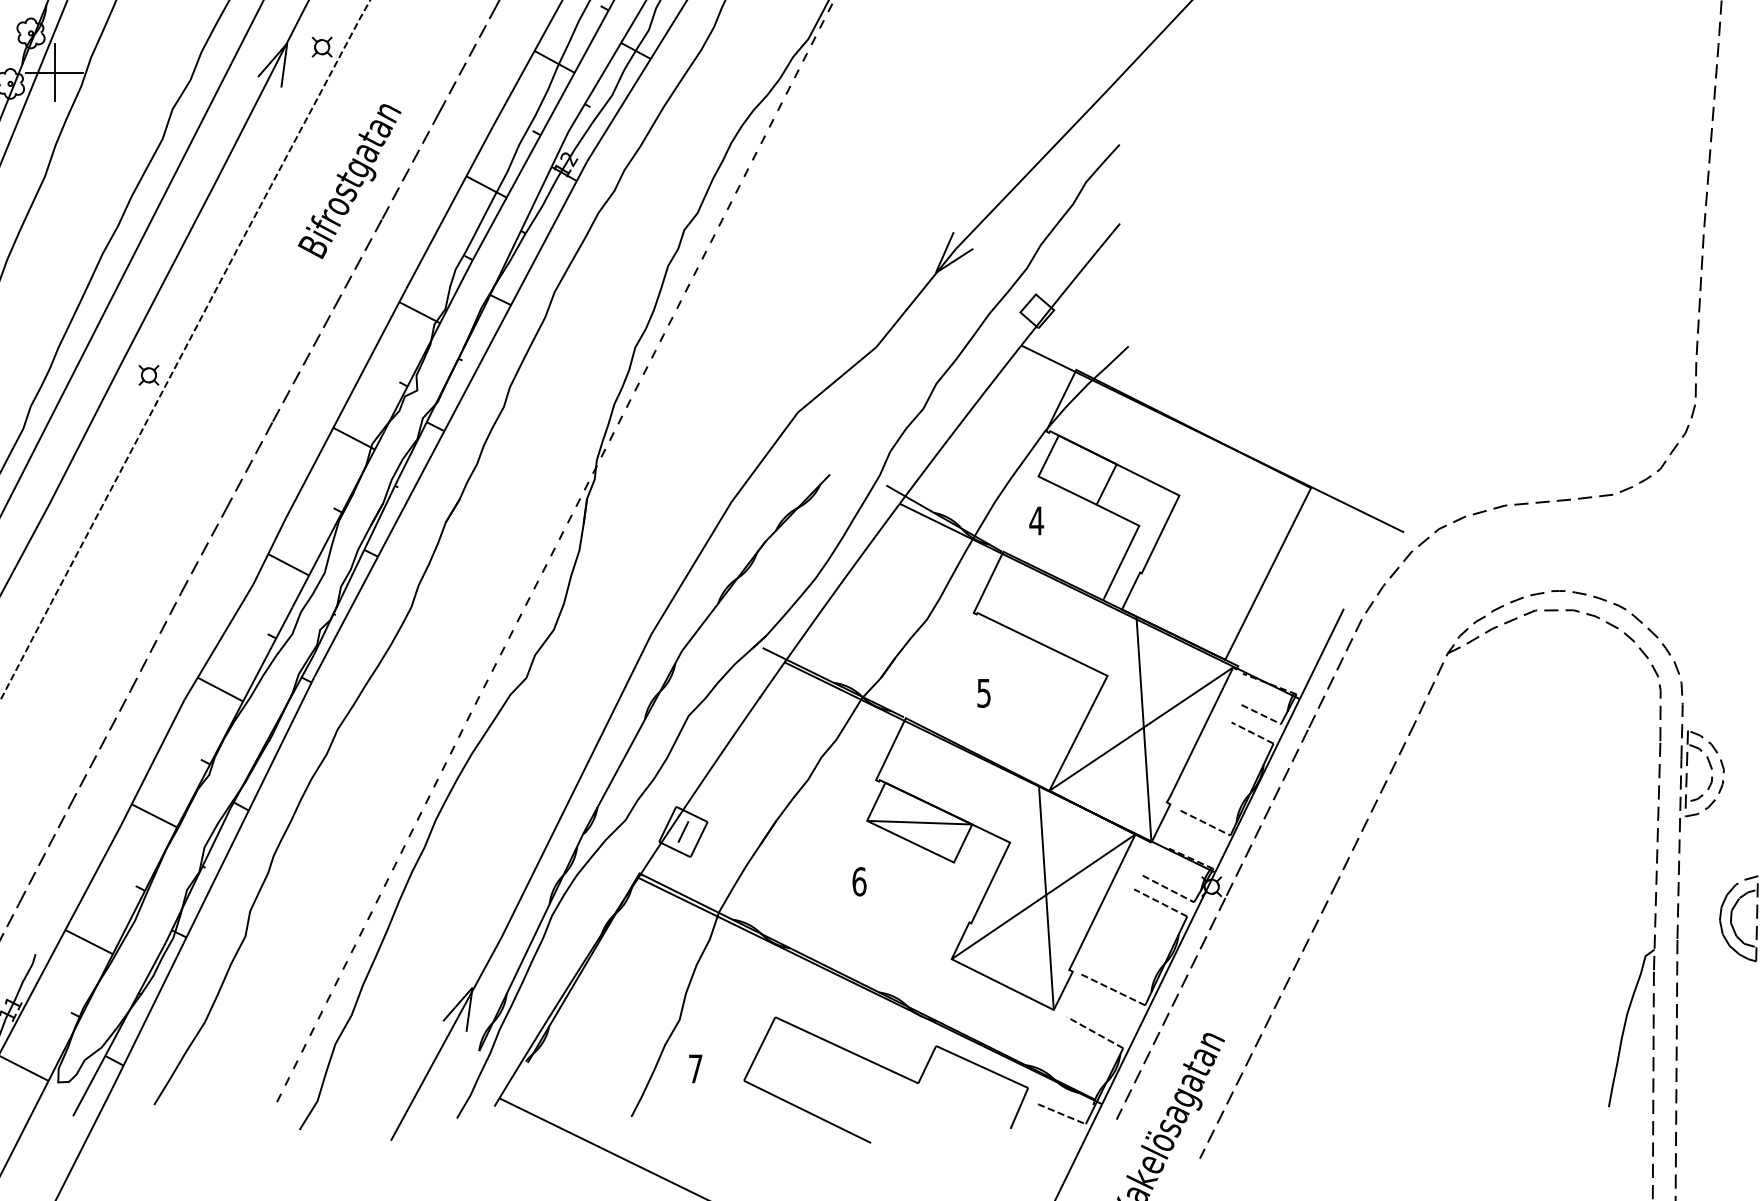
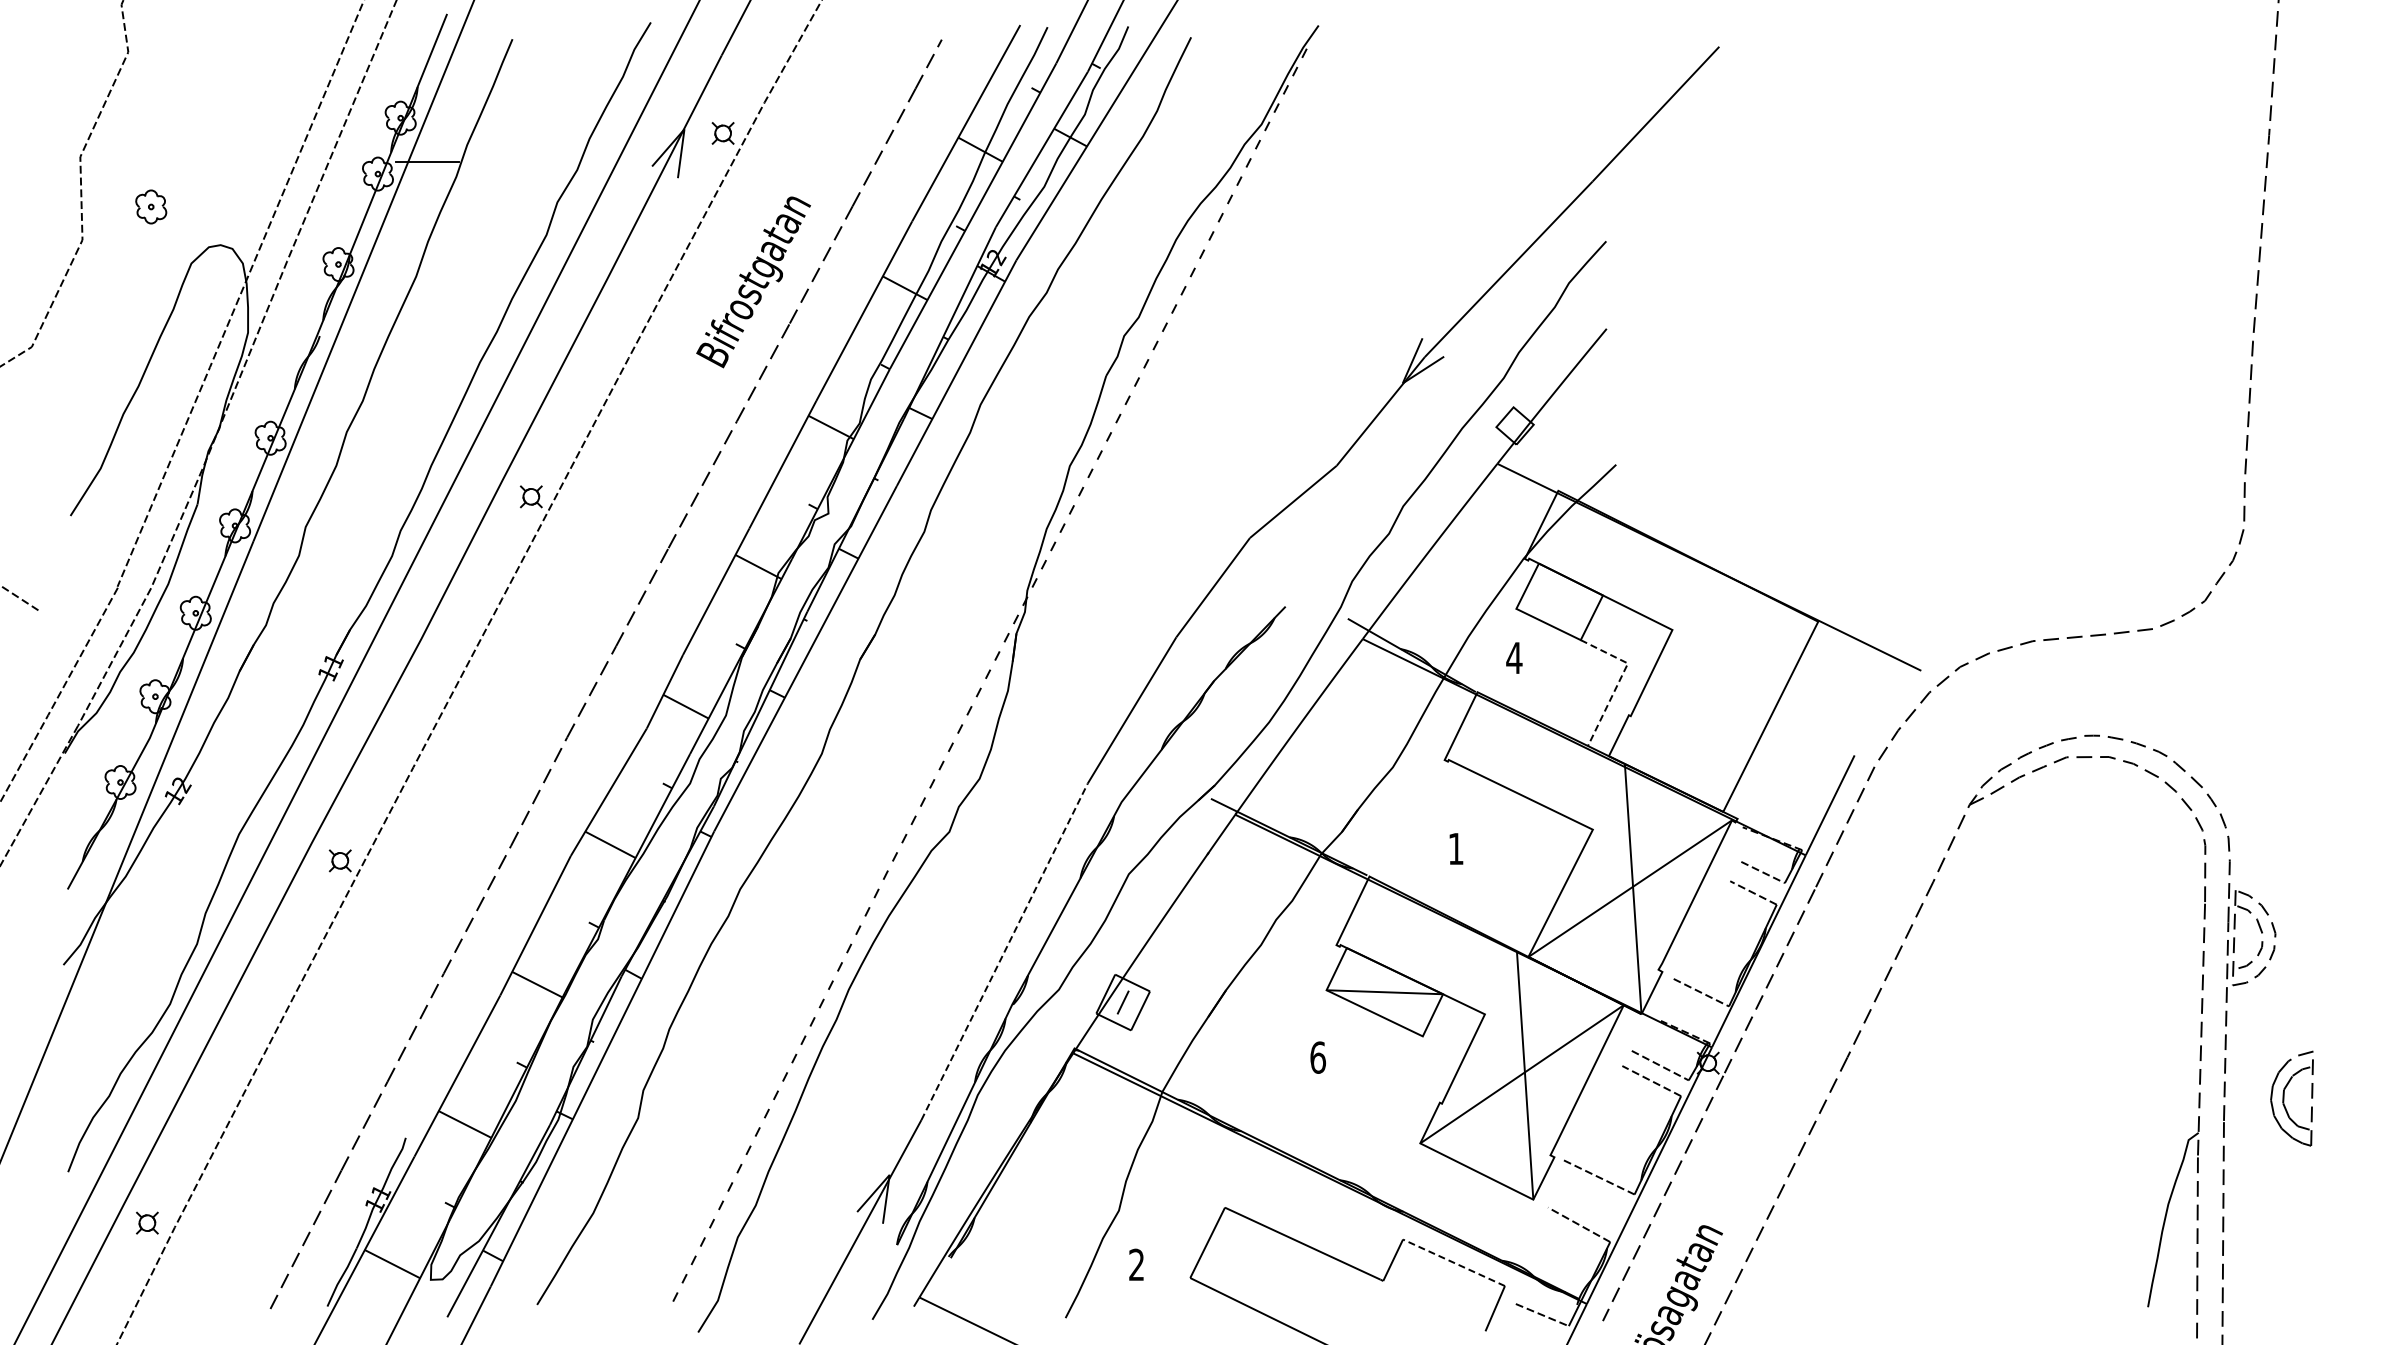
line: (55, 72) -> (427, 161), removed
line: (1132, 540) -> (1620, 679), solid -> dashed
text: (983, 693) -> (1455, 849), 5 -> 1
line: (576, 785) -> (1004, 951), solid -> dashed
line: (981, 1066) -> (1453, 1262), solid -> dashed
text: (695, 1068) -> (1136, 1264), 7 -> 2

